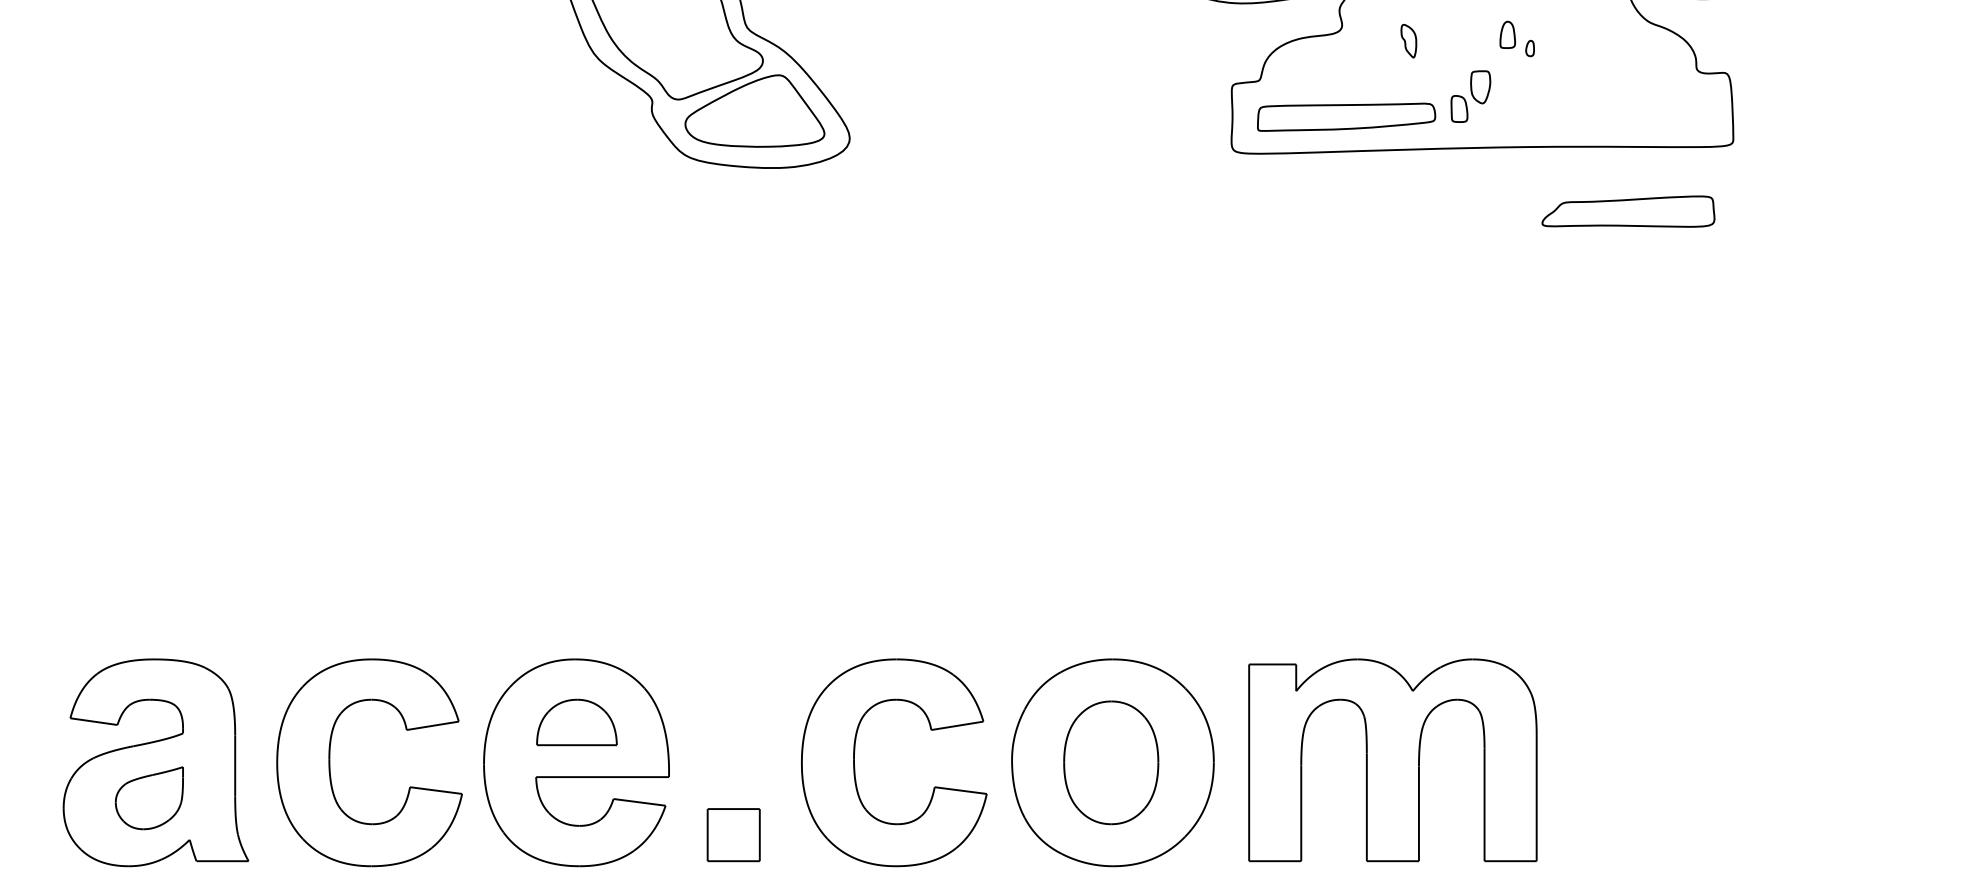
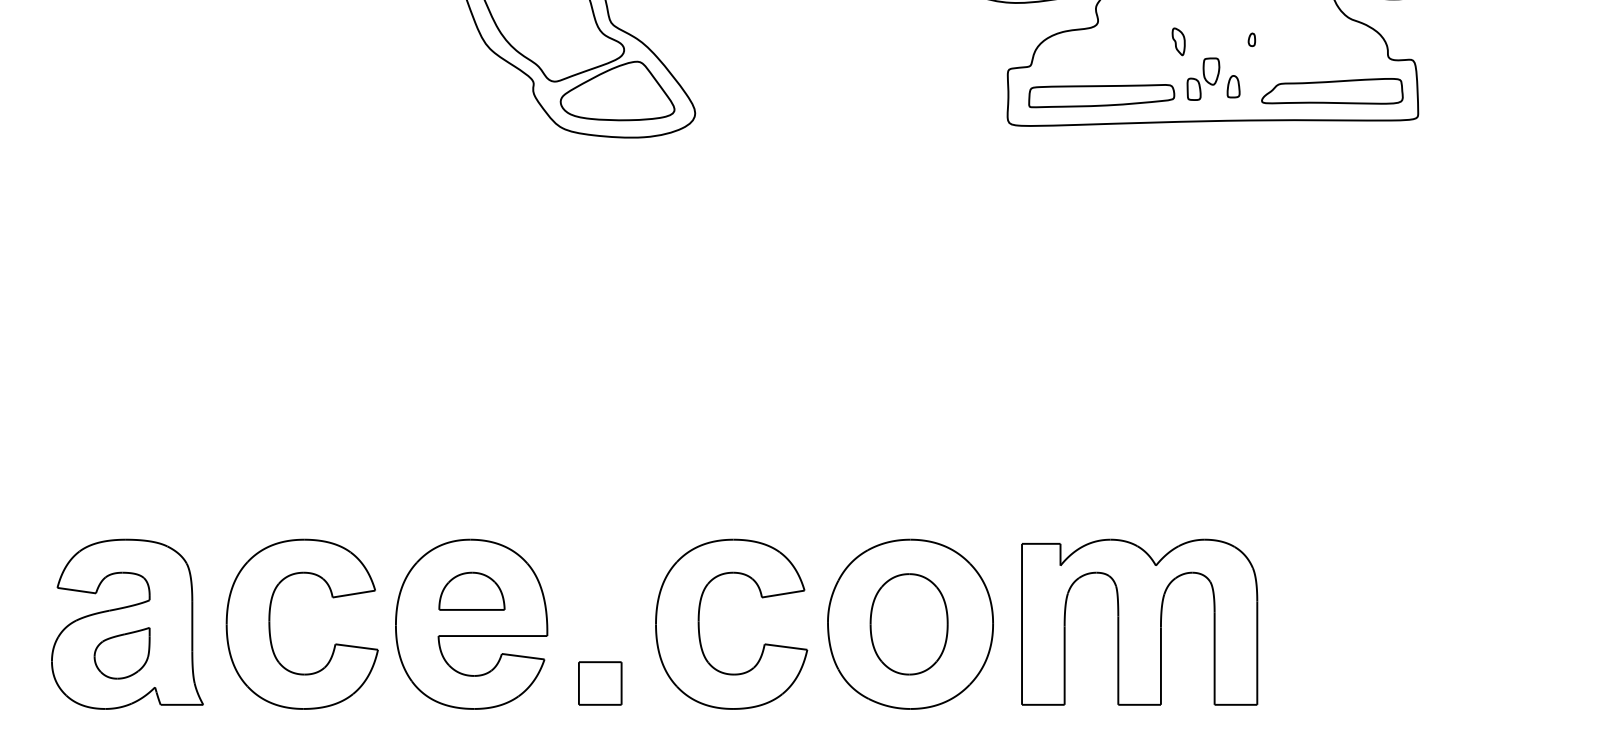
part: (1507, 34) -> (1233, 86), moved
part: (1408, 40) -> (1178, 41), moved
part: (1628, 211) -> (1332, 91), moved

